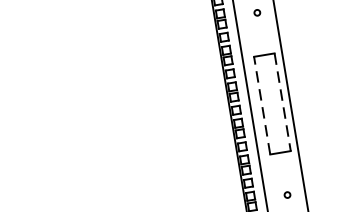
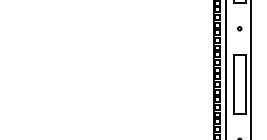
line: (283, 102) -> (246, 84), dashed -> solid
line: (262, 105) -> (233, 84), dashed -> solid

